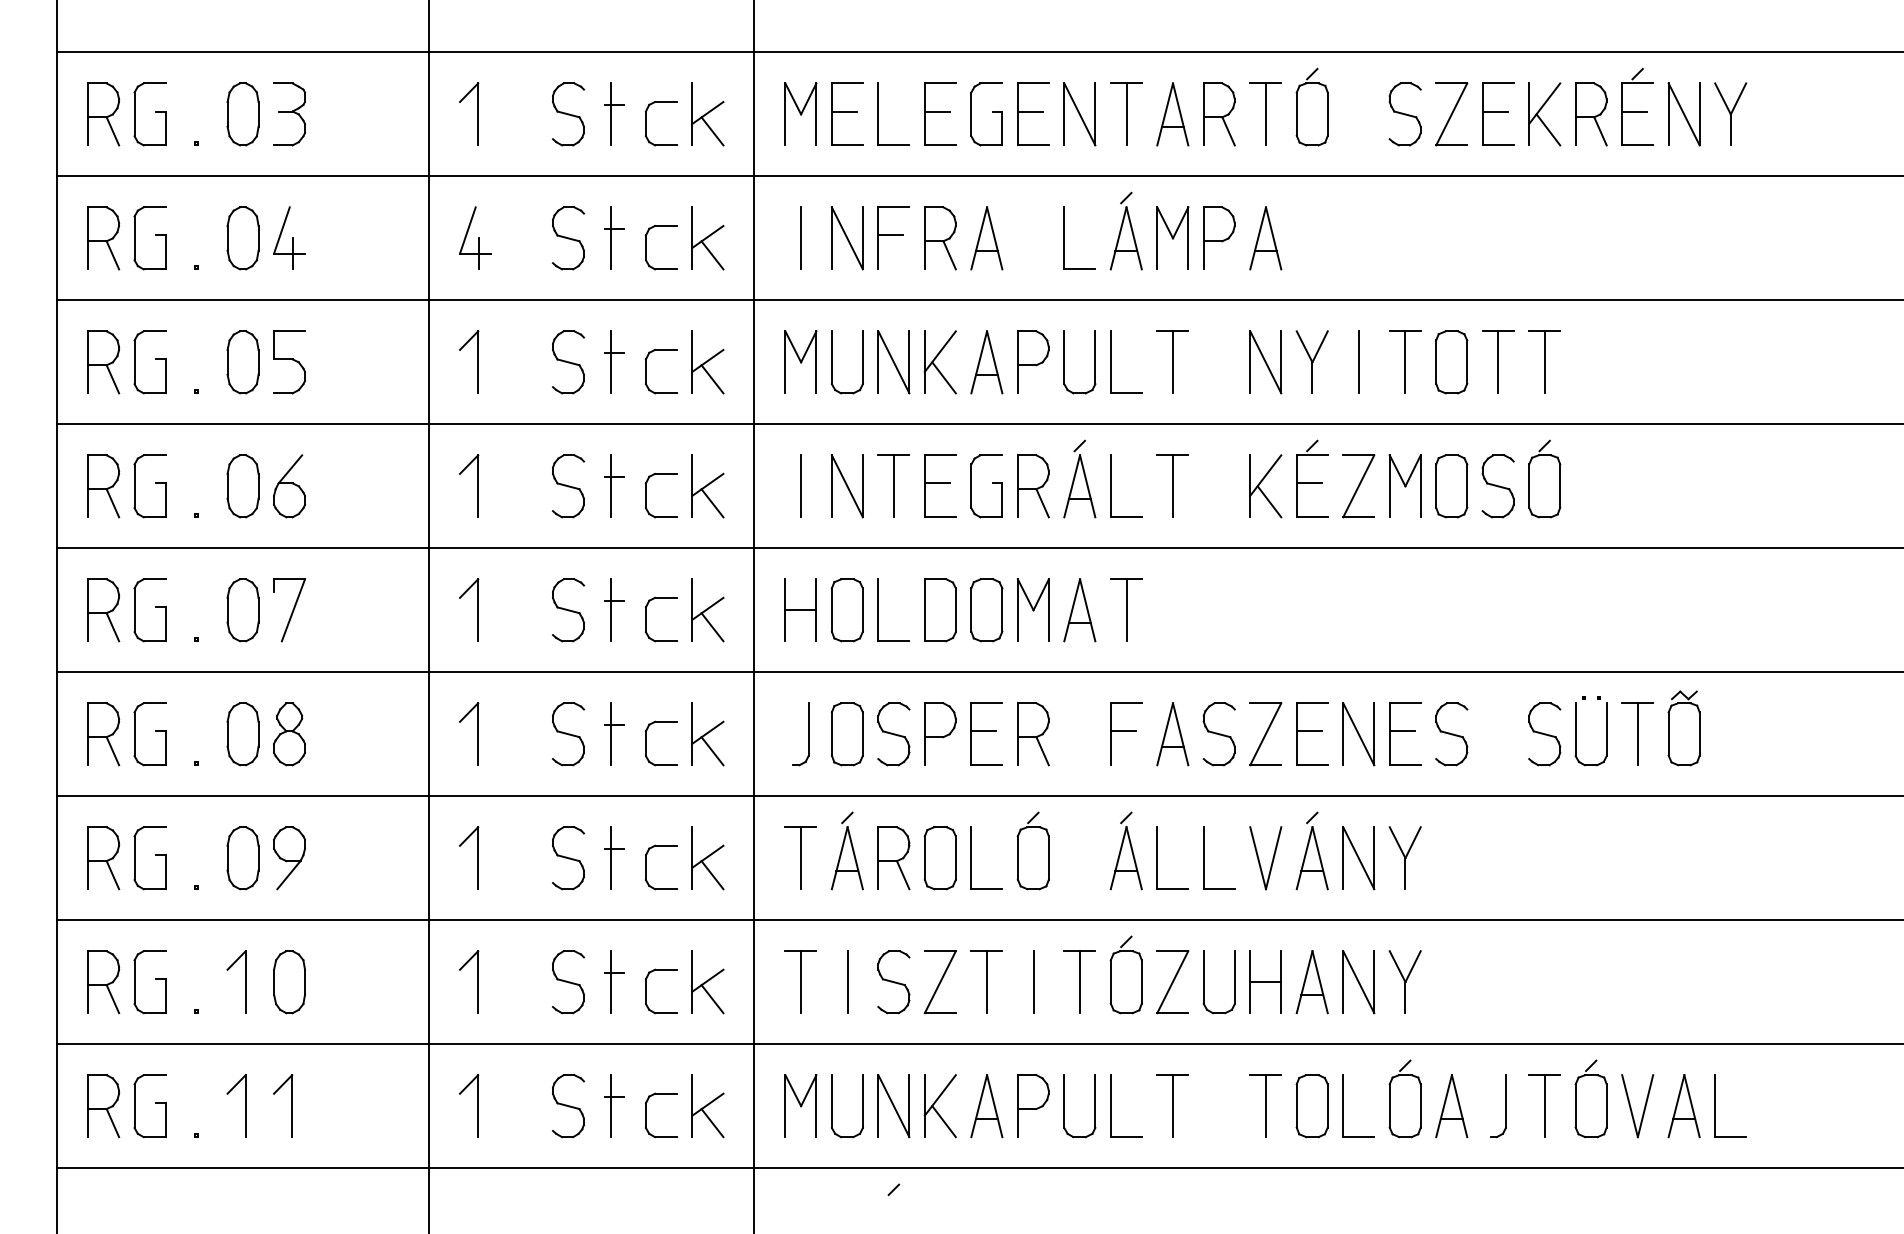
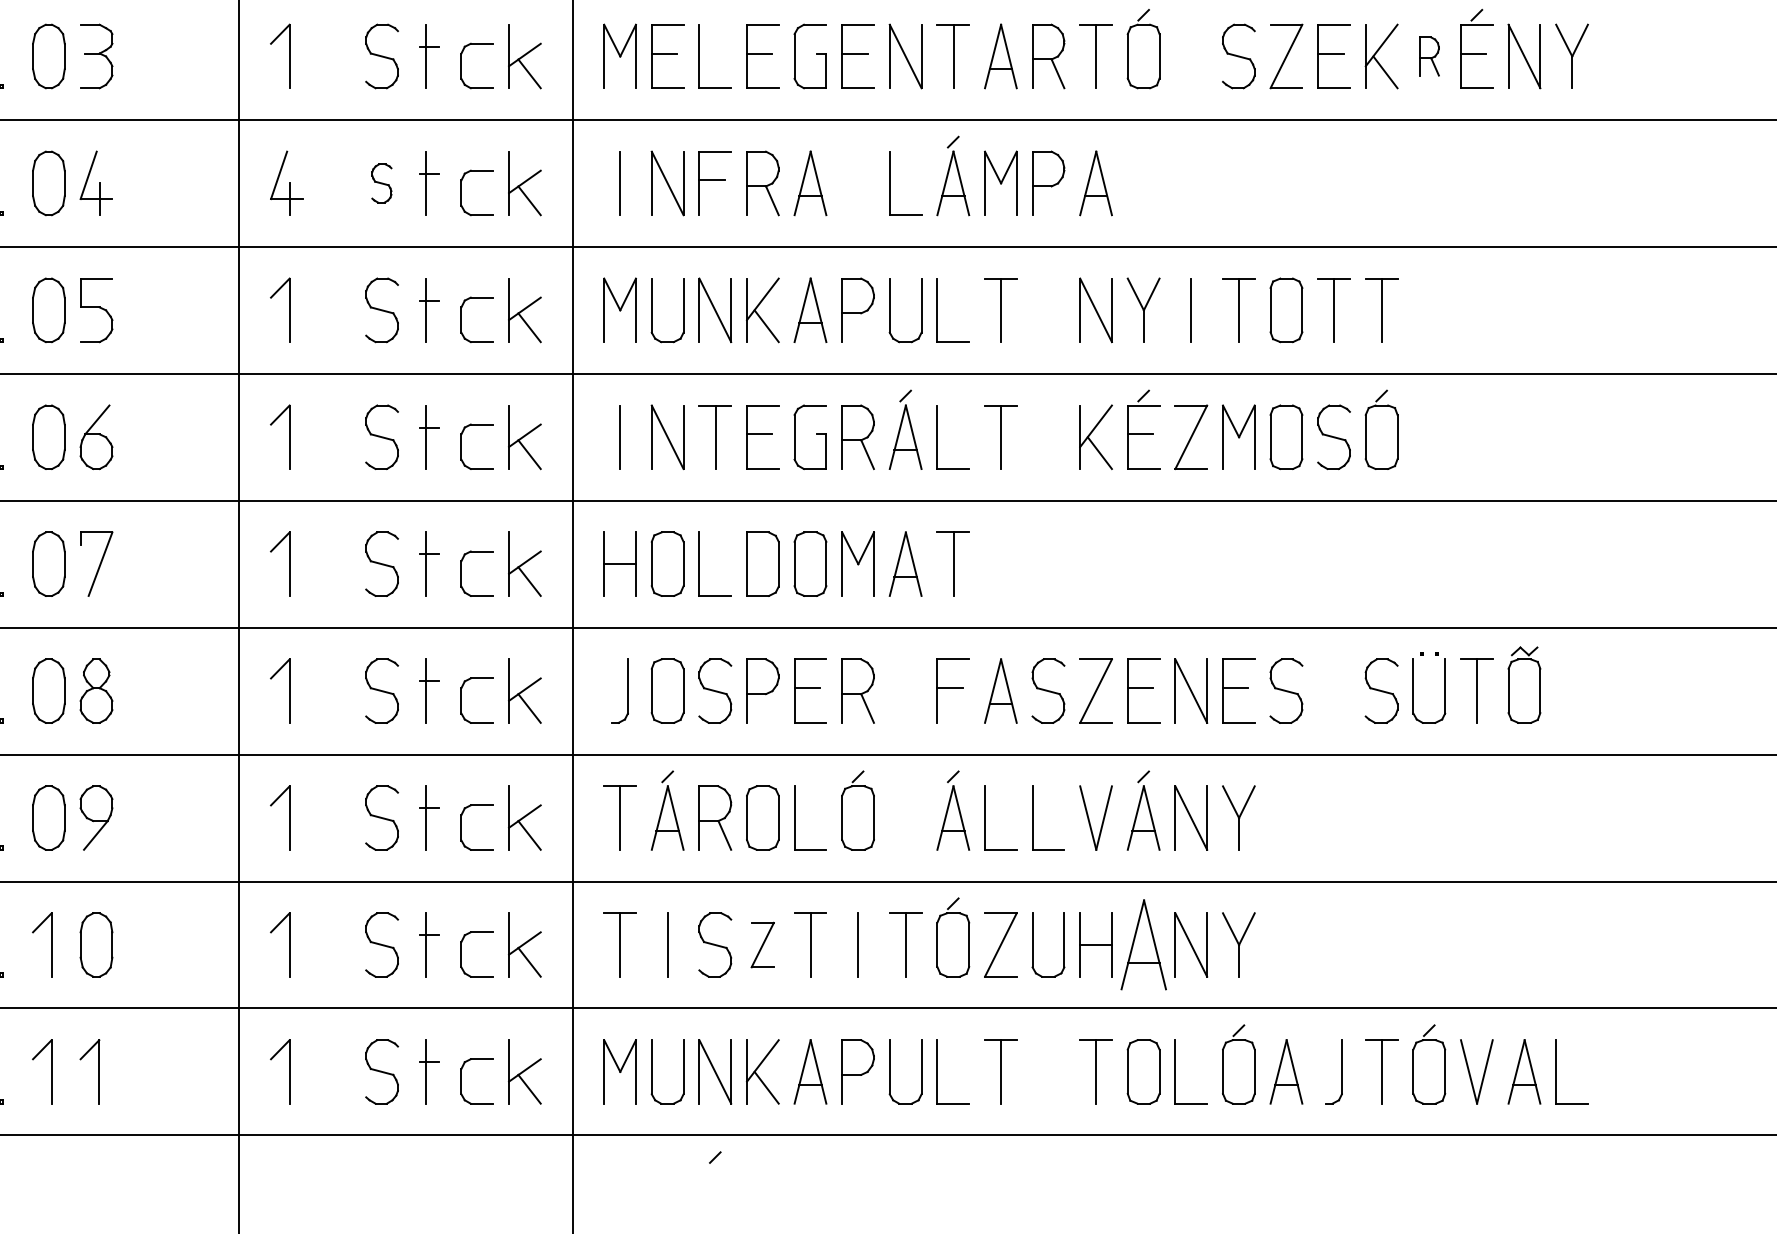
part: (1591, 114) -> (1429, 56), size x0.6
part: (567, 238) -> (381, 183), size x0.6
part: (939, 982) -> (761, 945), size x0.7
part: (1311, 982) -> (1142, 945), size x1.4

